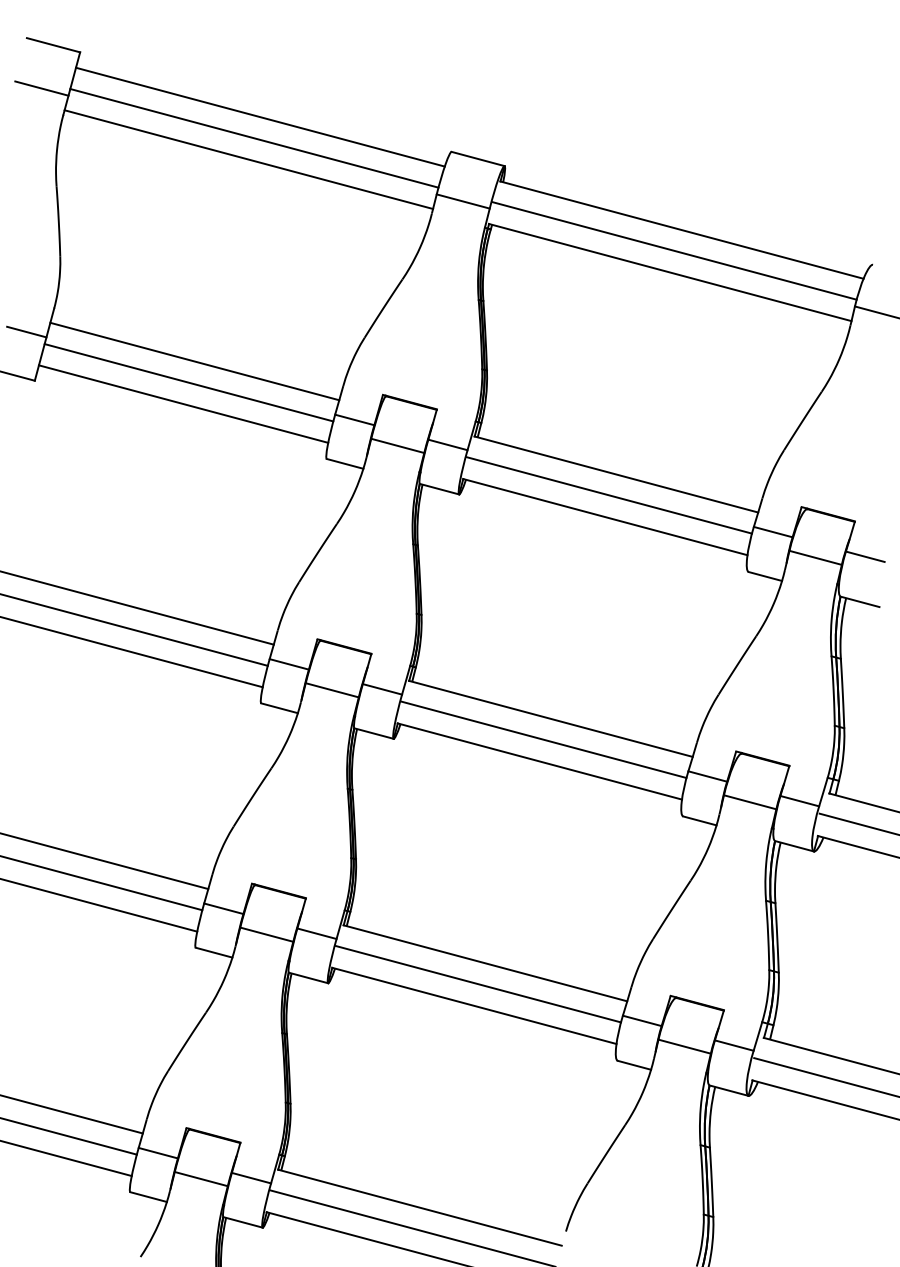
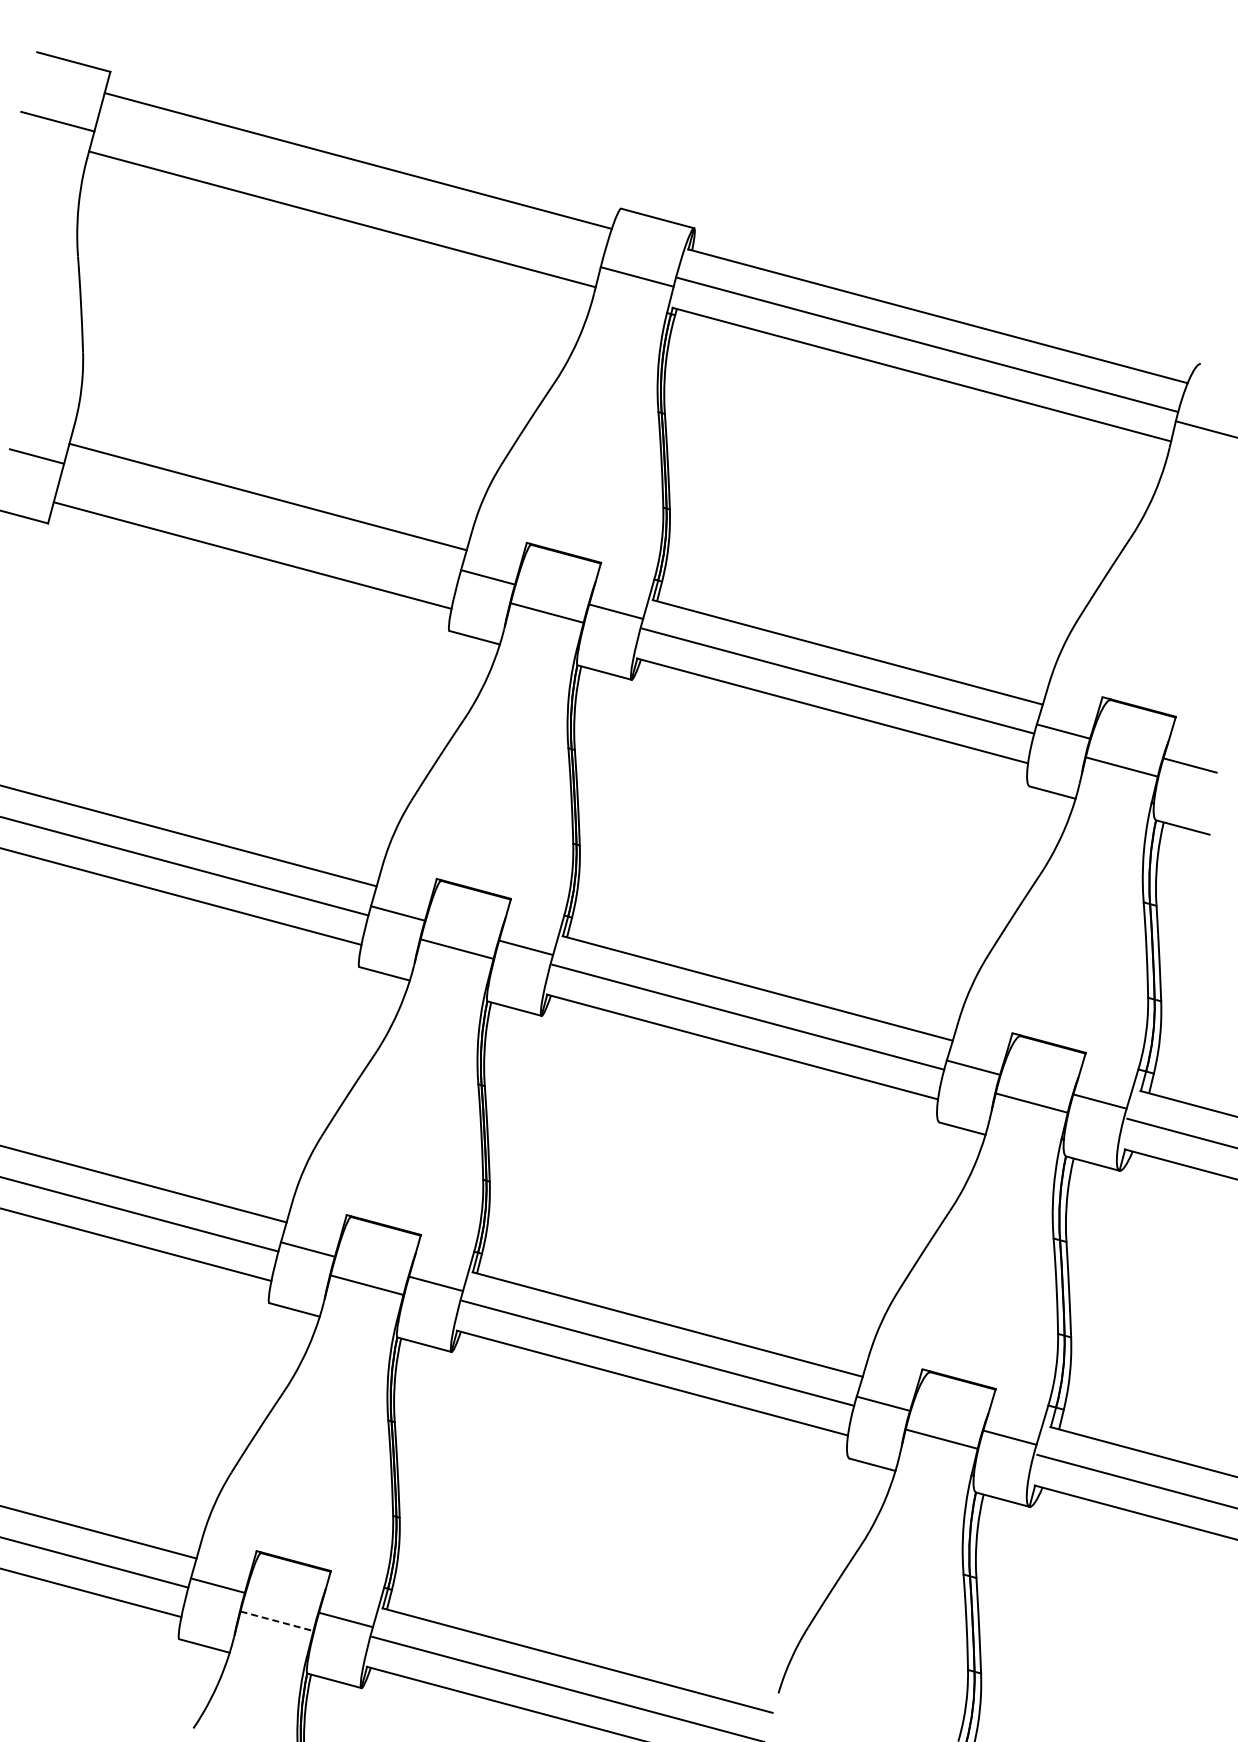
line: (254, 137) -> (349, 189), removed
line: (188, 382) -> (259, 526), removed
line: (201, 1179) -> (277, 1621), solid -> dashed

